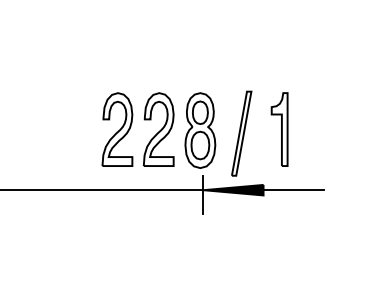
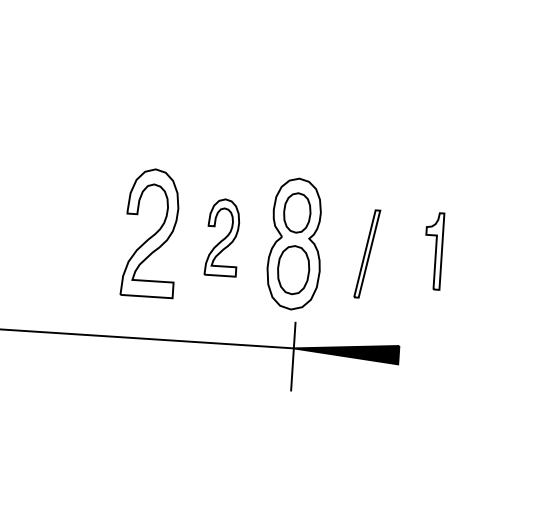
part: (158, 129) -> (222, 237), size x0.6
part: (279, 129) -> (433, 251), size x0.6
part: (241, 133) -> (366, 253), size x0.6
line: (293, 190) -> (451, 359), removed

